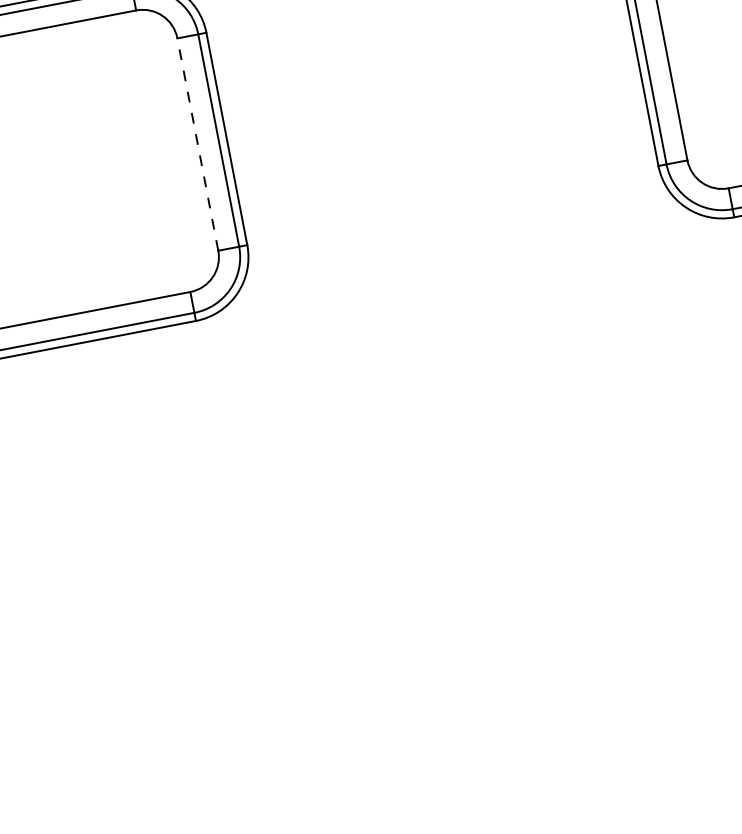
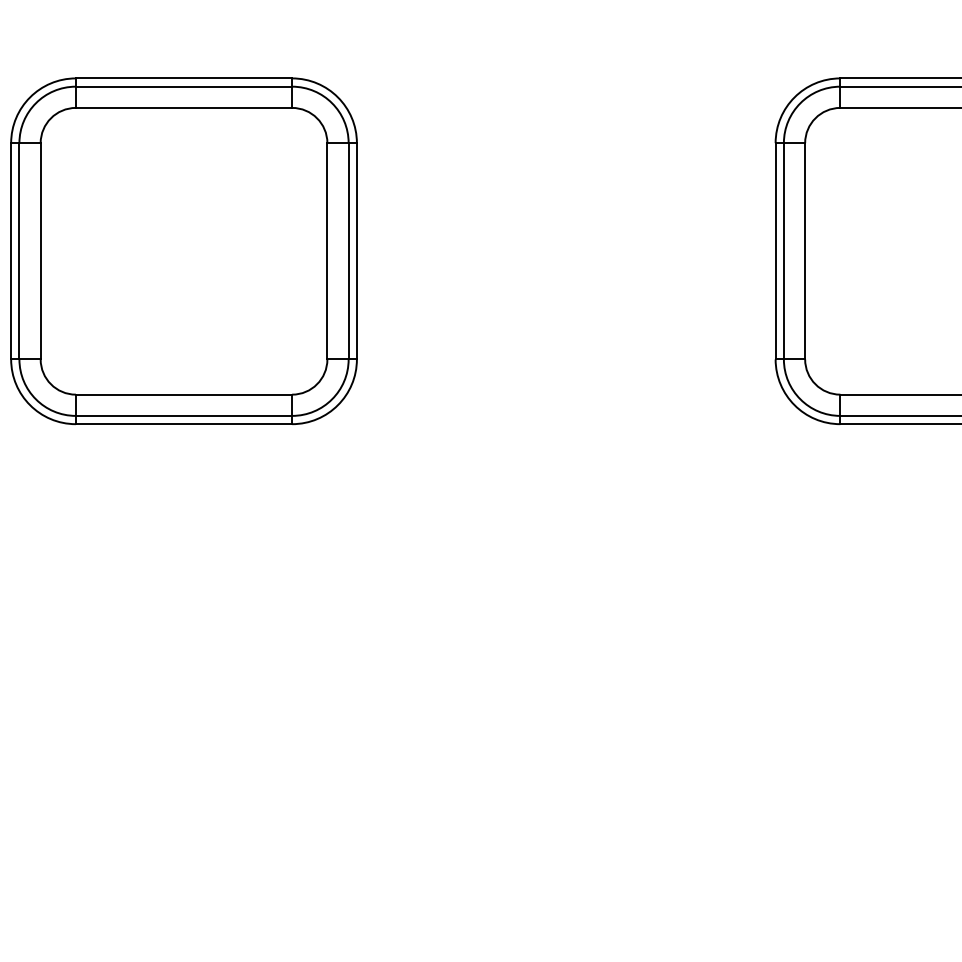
line: (197, 143) -> (327, 250), dashed -> solid

